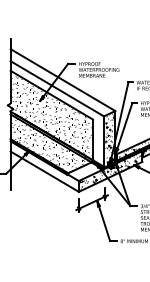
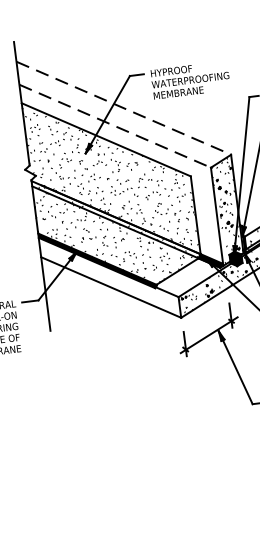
line: (63, 80) -> (125, 108), solid -> dashed
line: (57, 89) -> (115, 127), solid -> dashed

